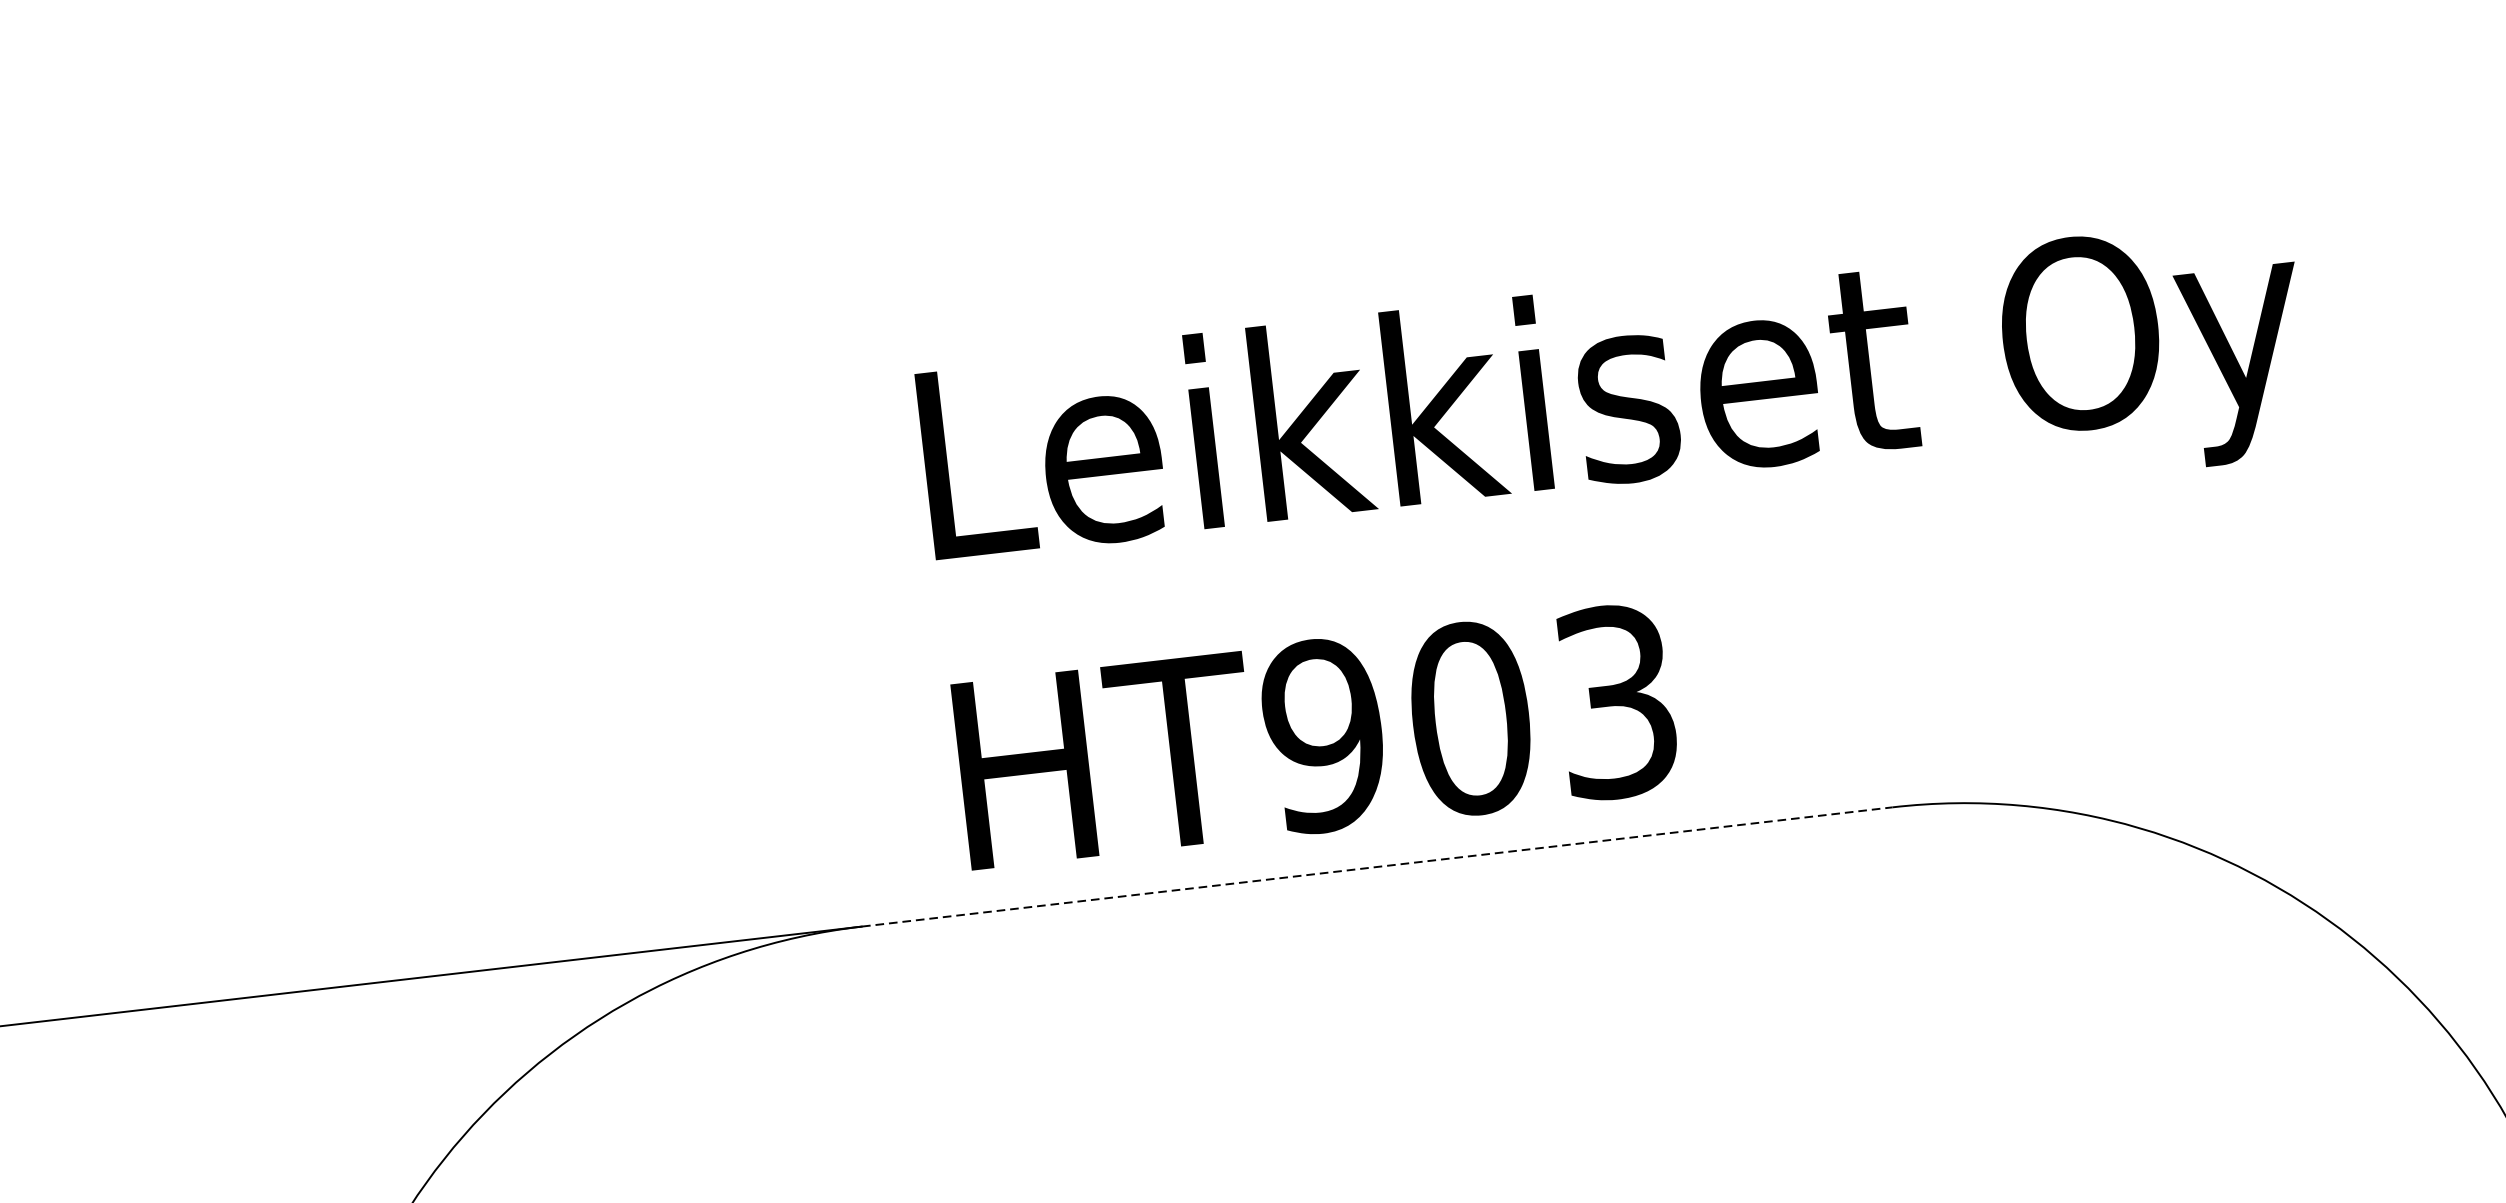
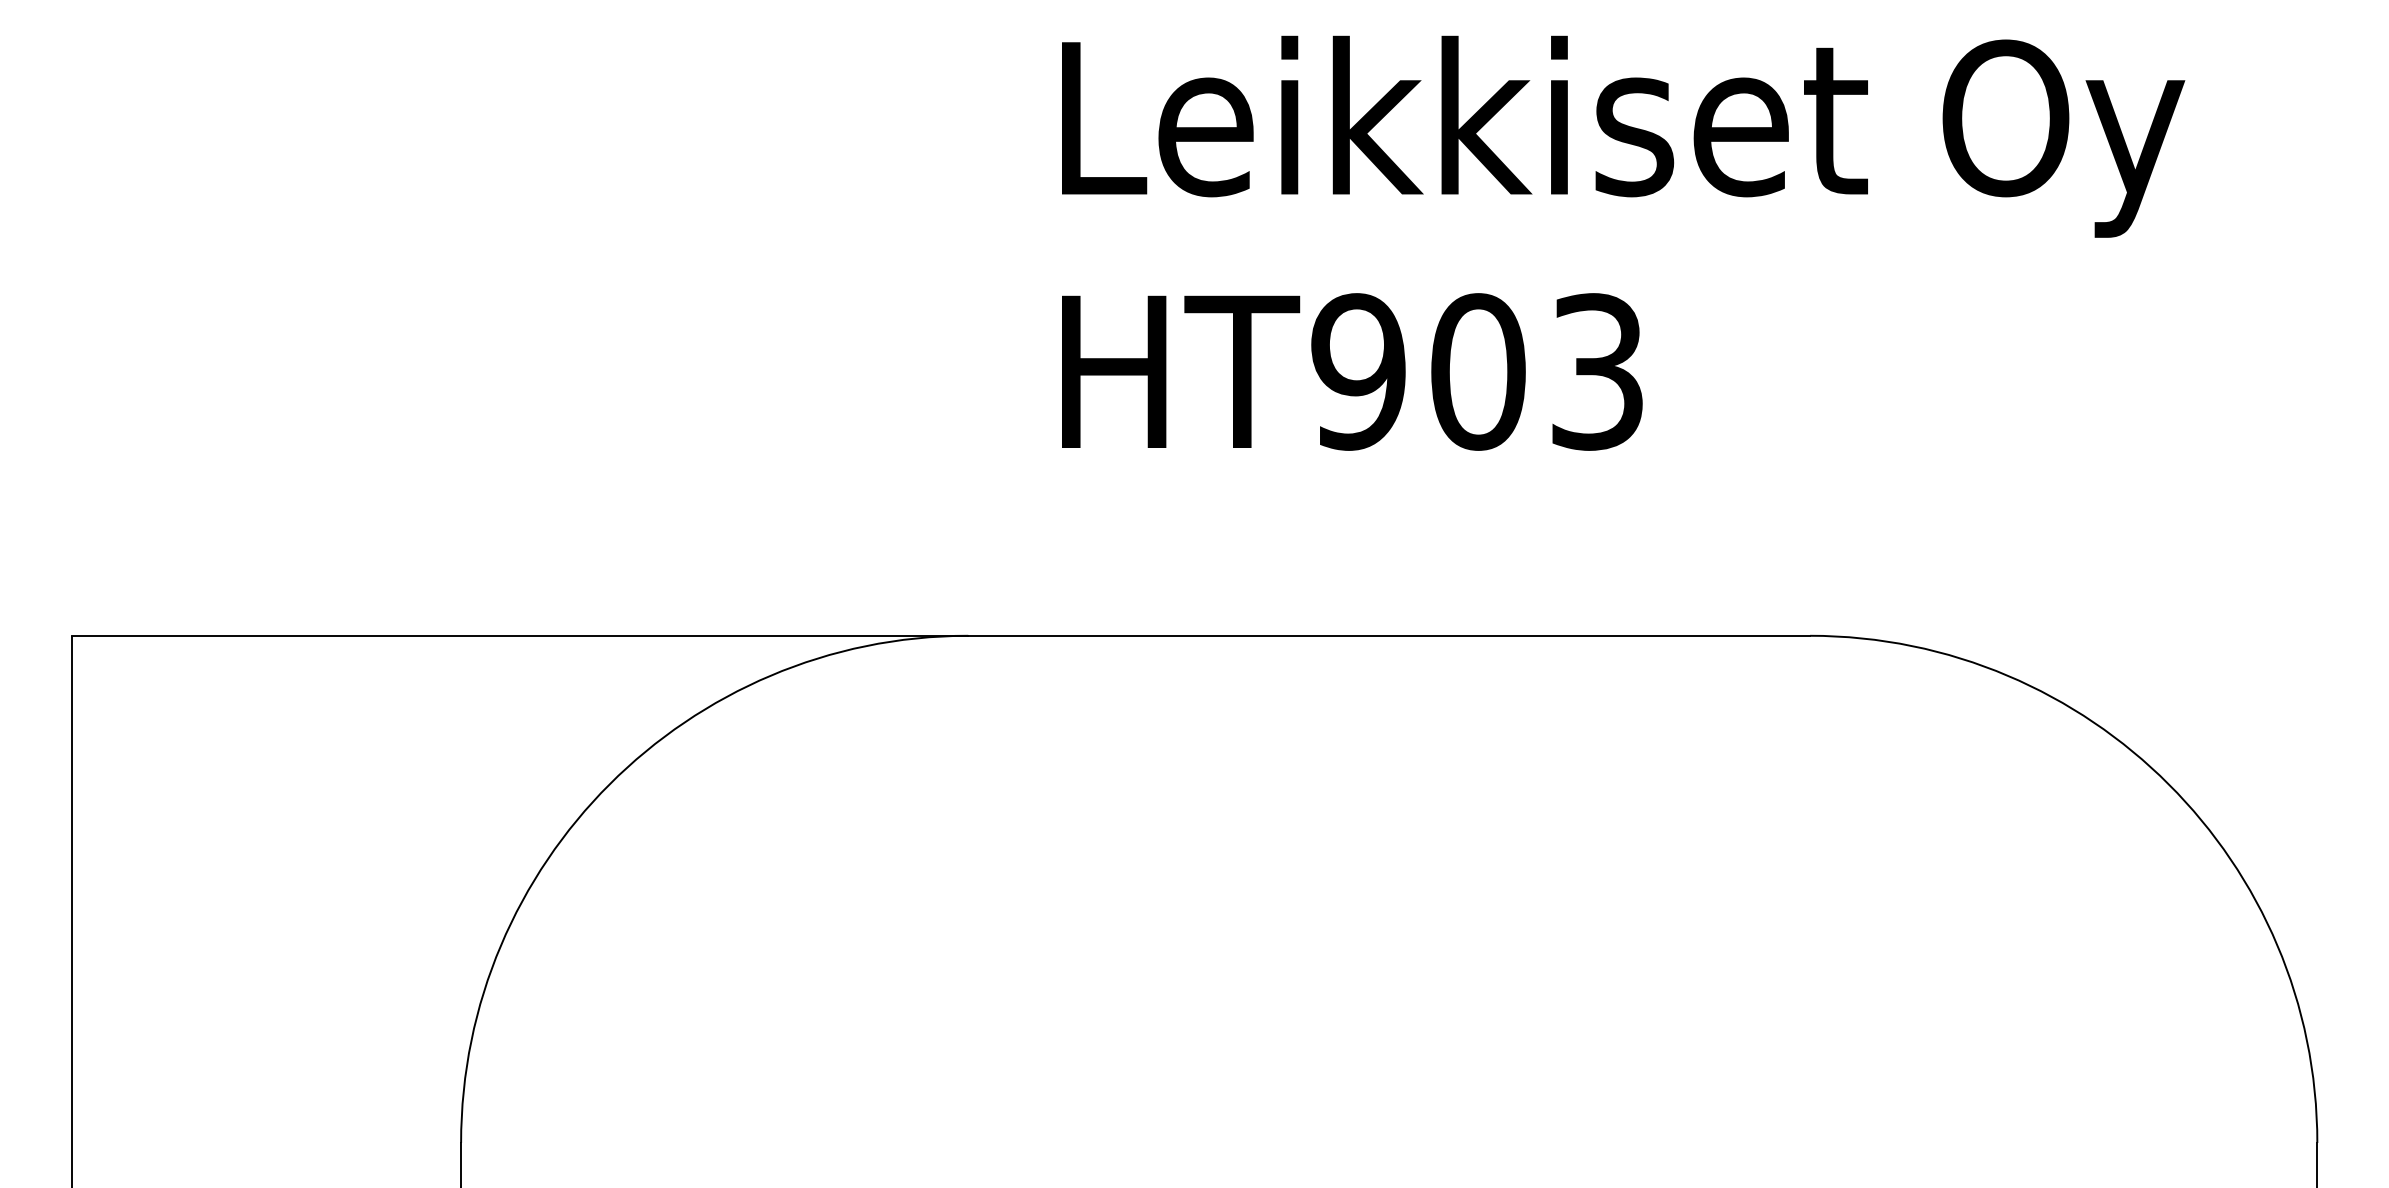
text: (1629, 539) -> (1623, 242), moved
line: (1377, 866) -> (1389, 635), dashed -> solid

